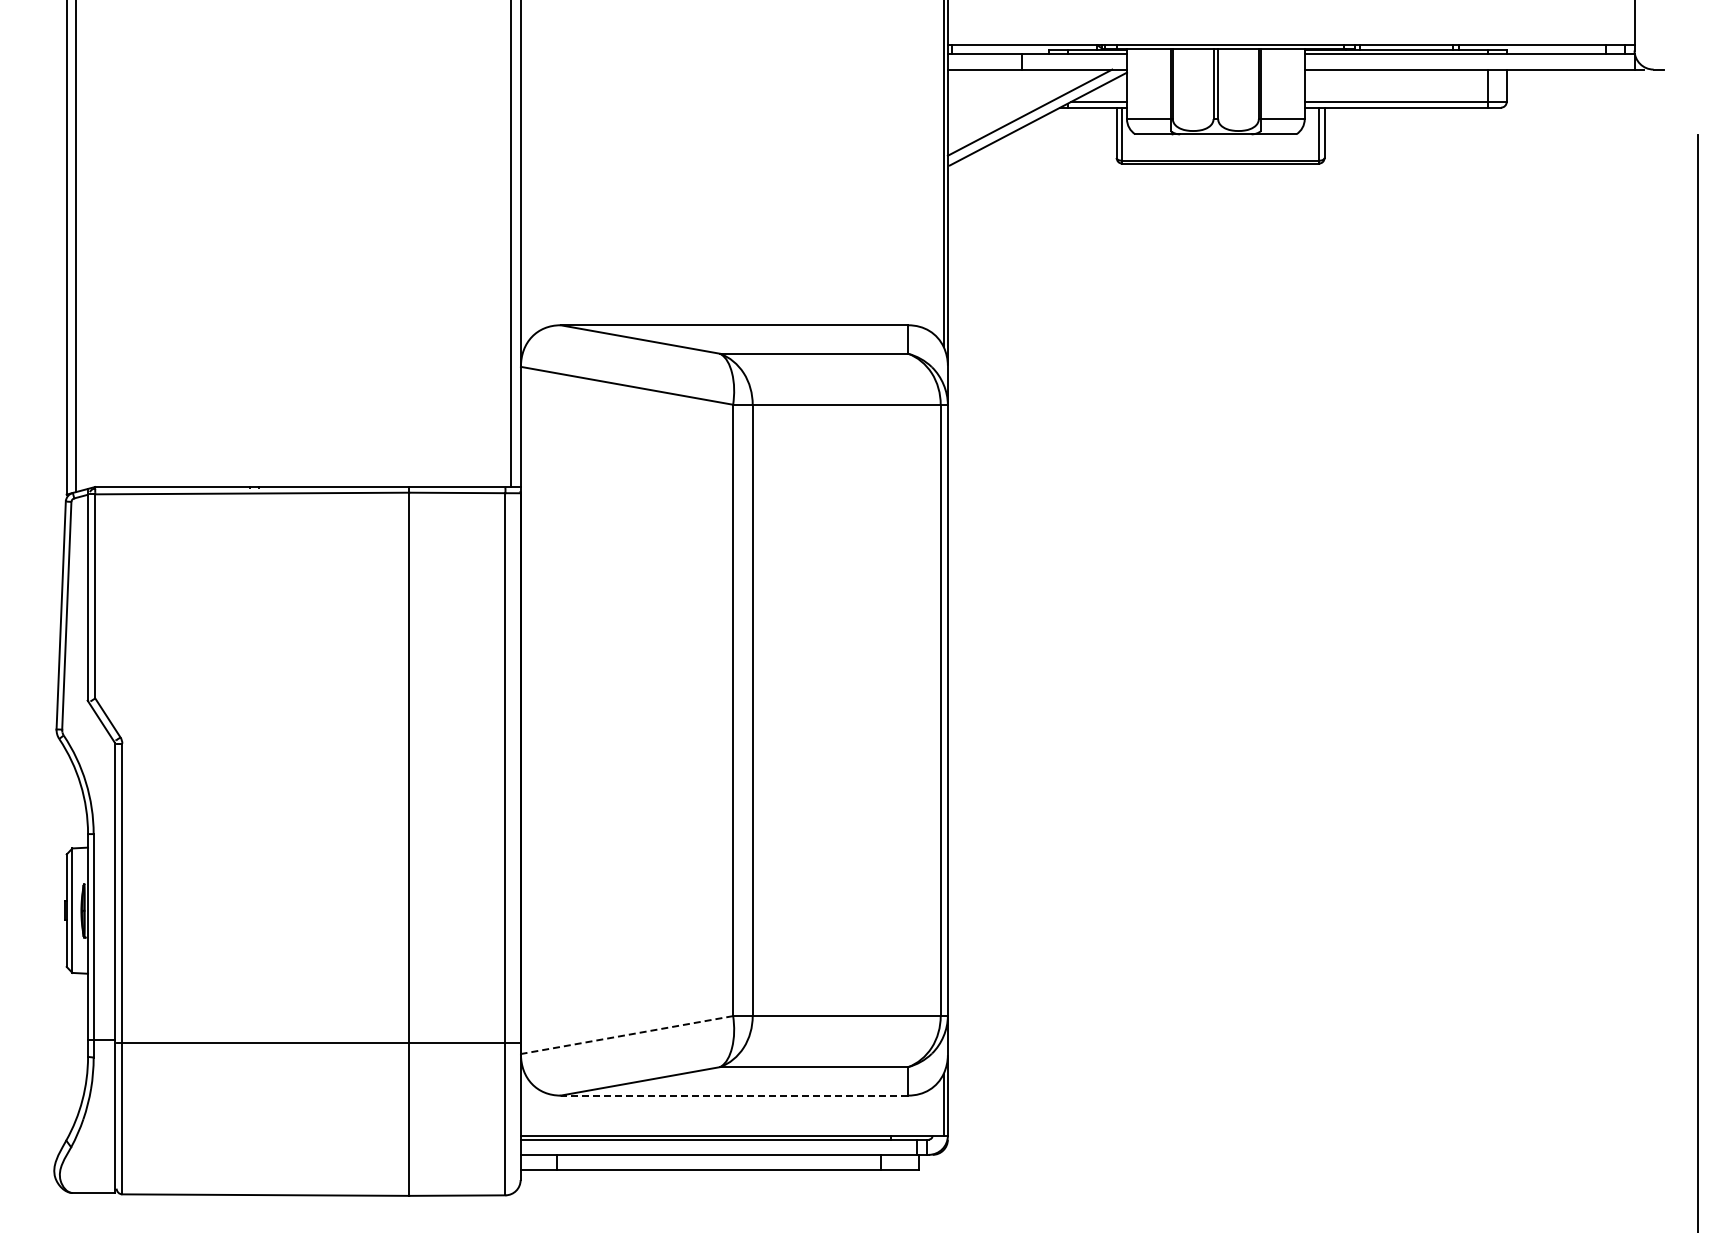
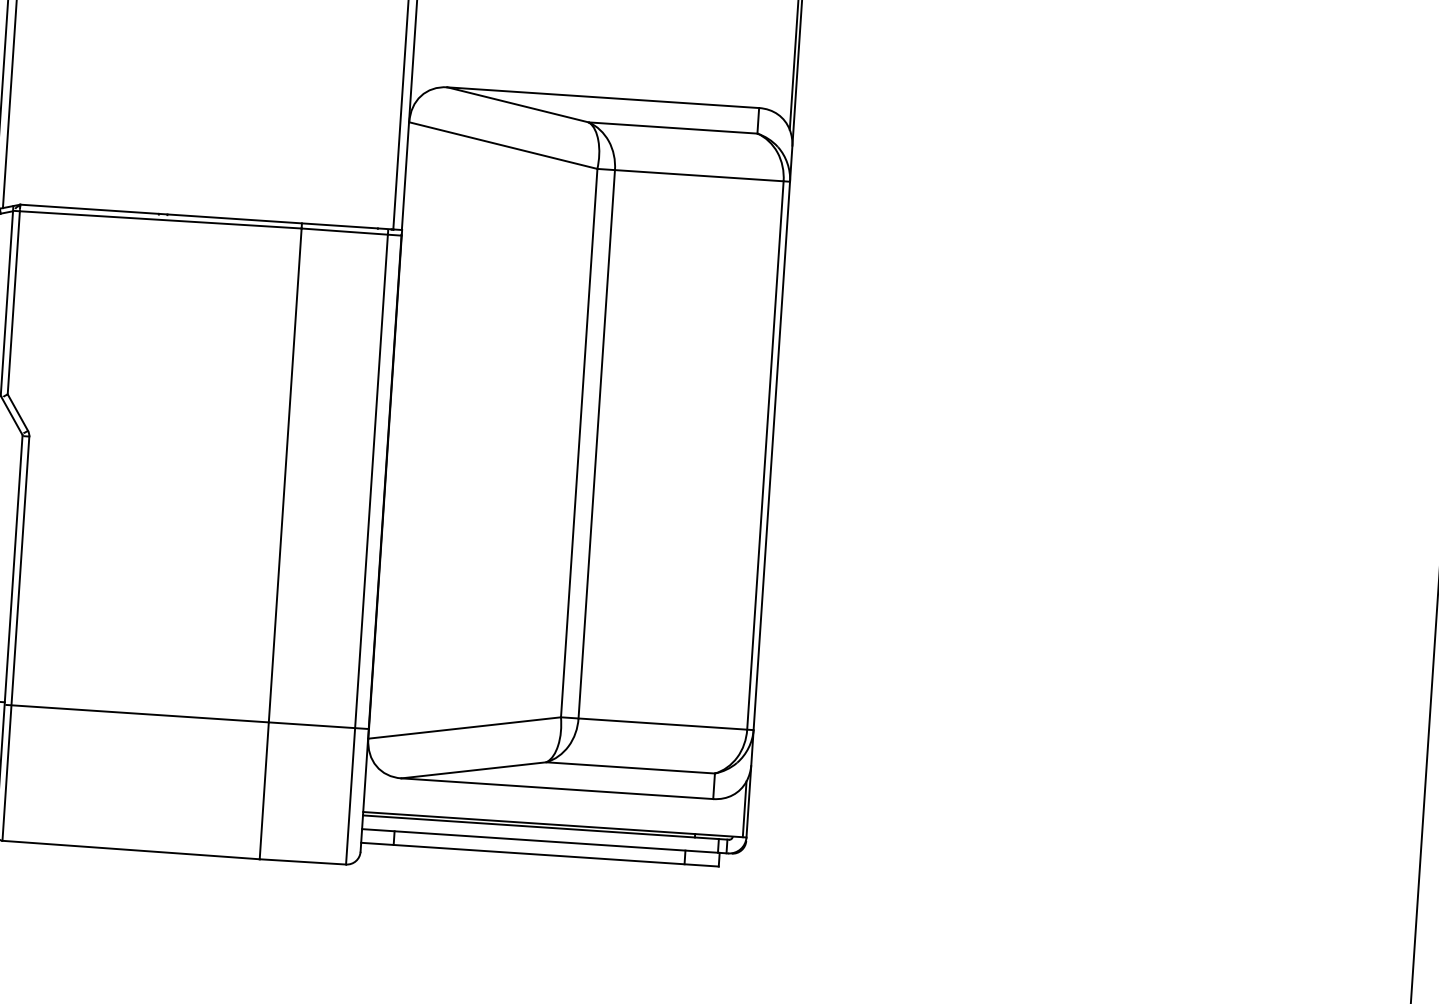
line: (627, 1035) -> (465, 728), dashed -> solid
line: (734, 1095) -> (557, 788), dashed -> solid

